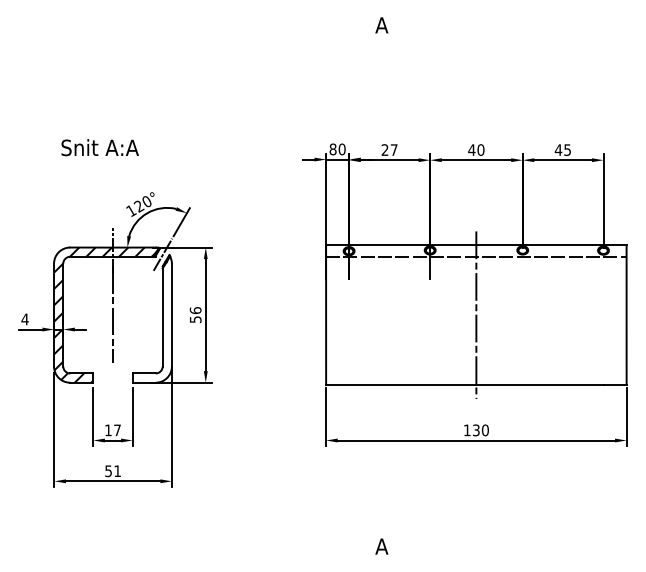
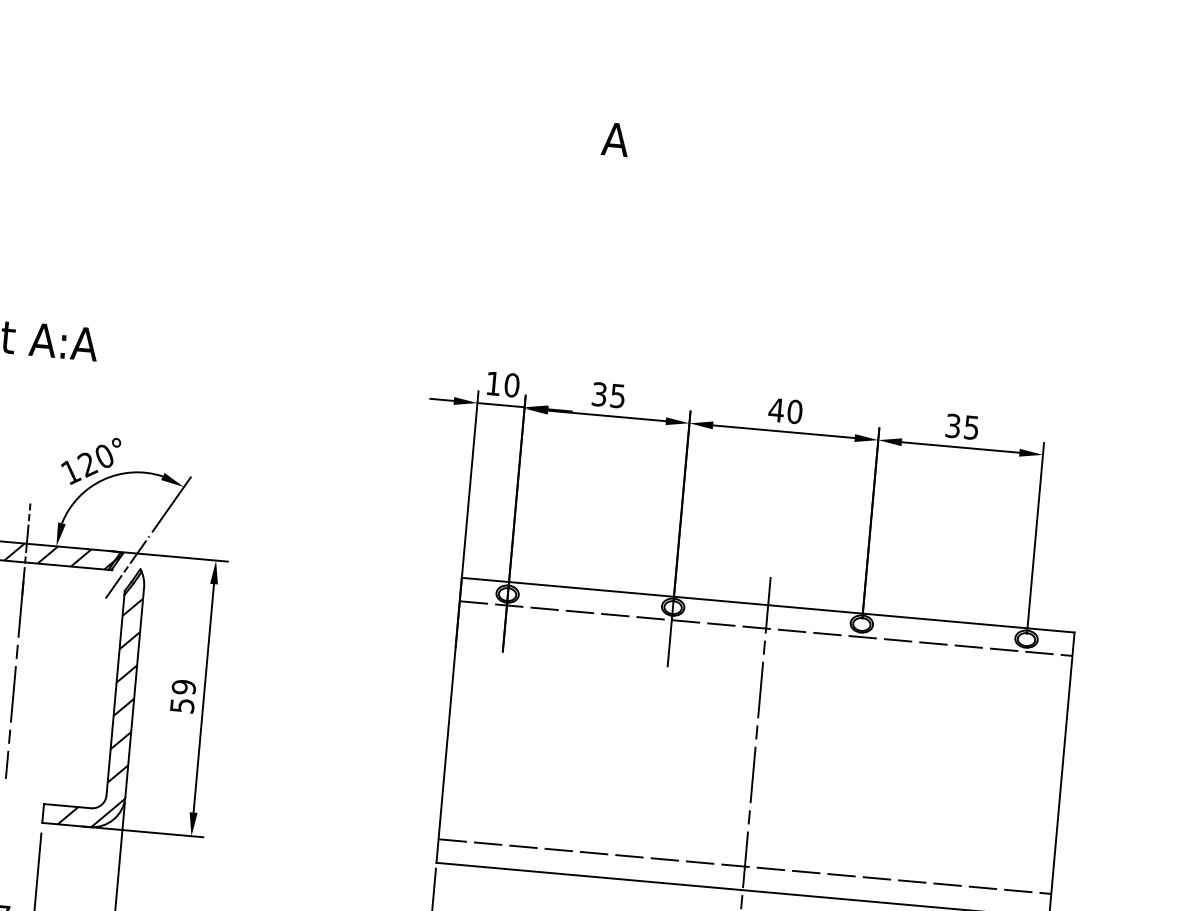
text: (332, 149) -> (492, 383), 80 -> 10
text: (389, 149) -> (608, 394), 27 -> 35
text: (558, 149) -> (953, 424), 45 -> 35
text: (195, 310) -> (183, 687), 56 -> 59
hatch: (151, 318) -> (92, 695), added
line: (476, 373) -> (745, 866), added

